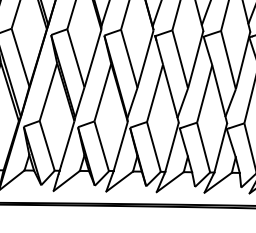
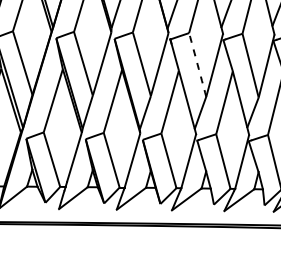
arc: (180, 59) -> (197, 64), solid -> dashed

